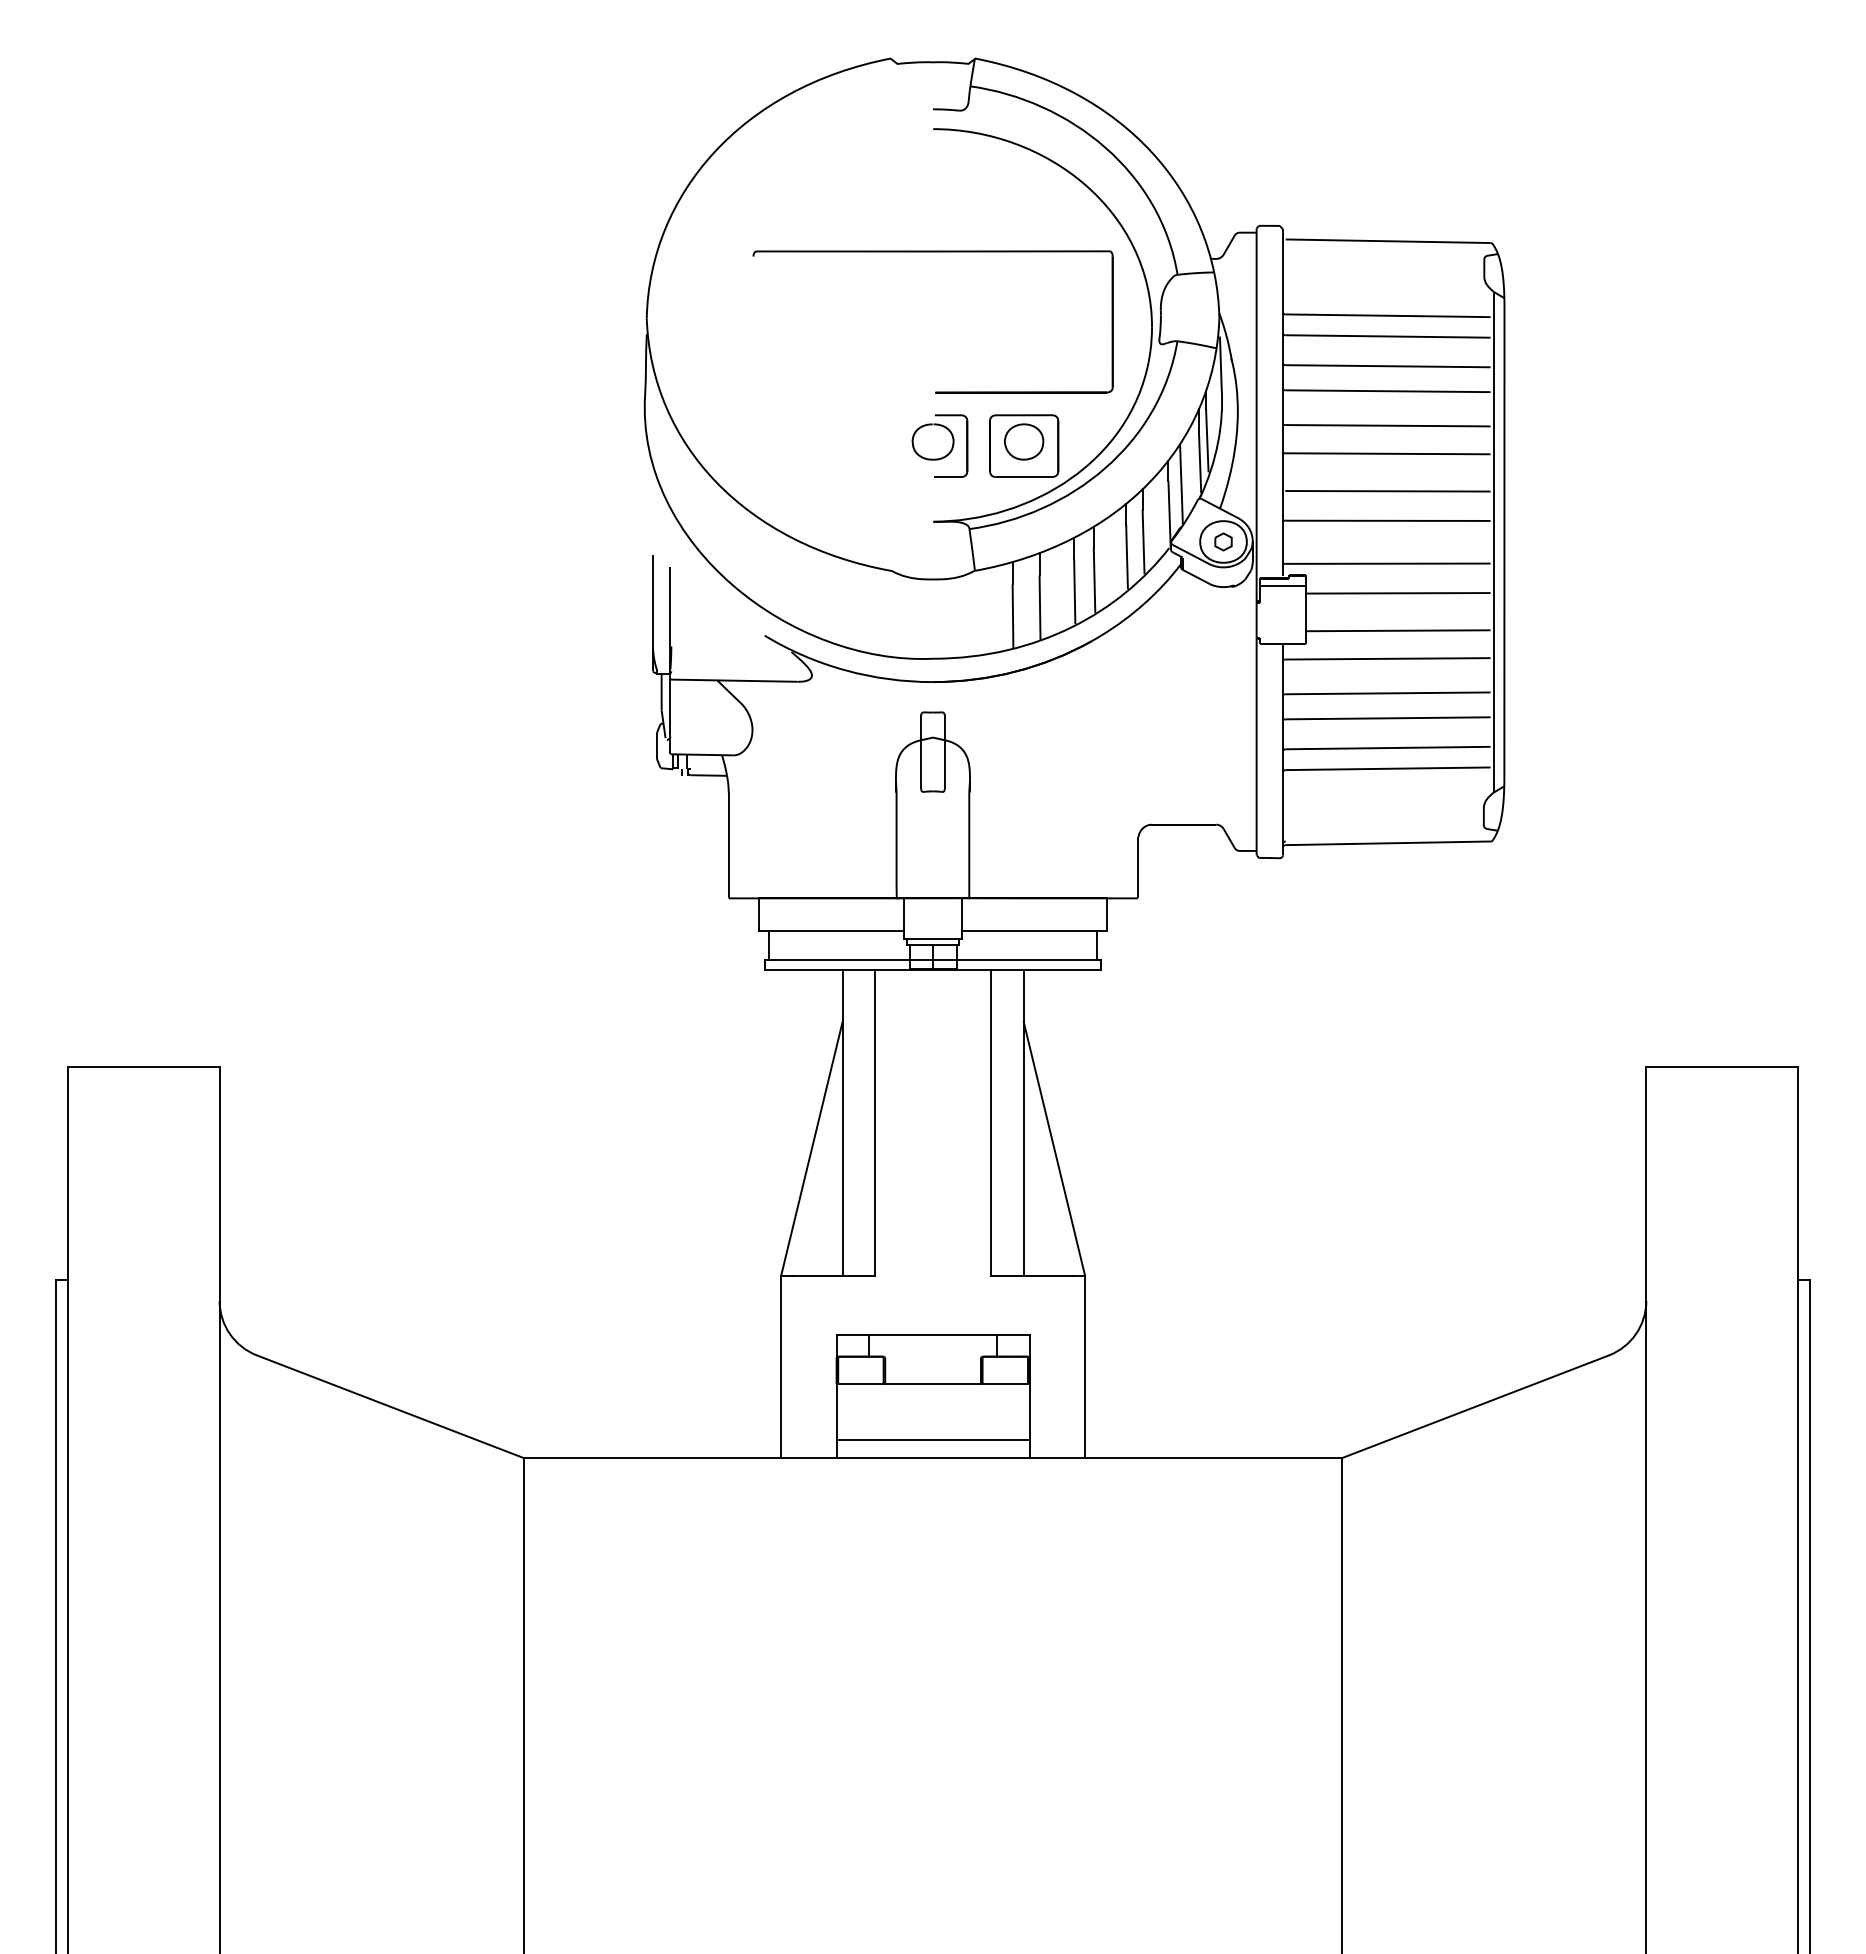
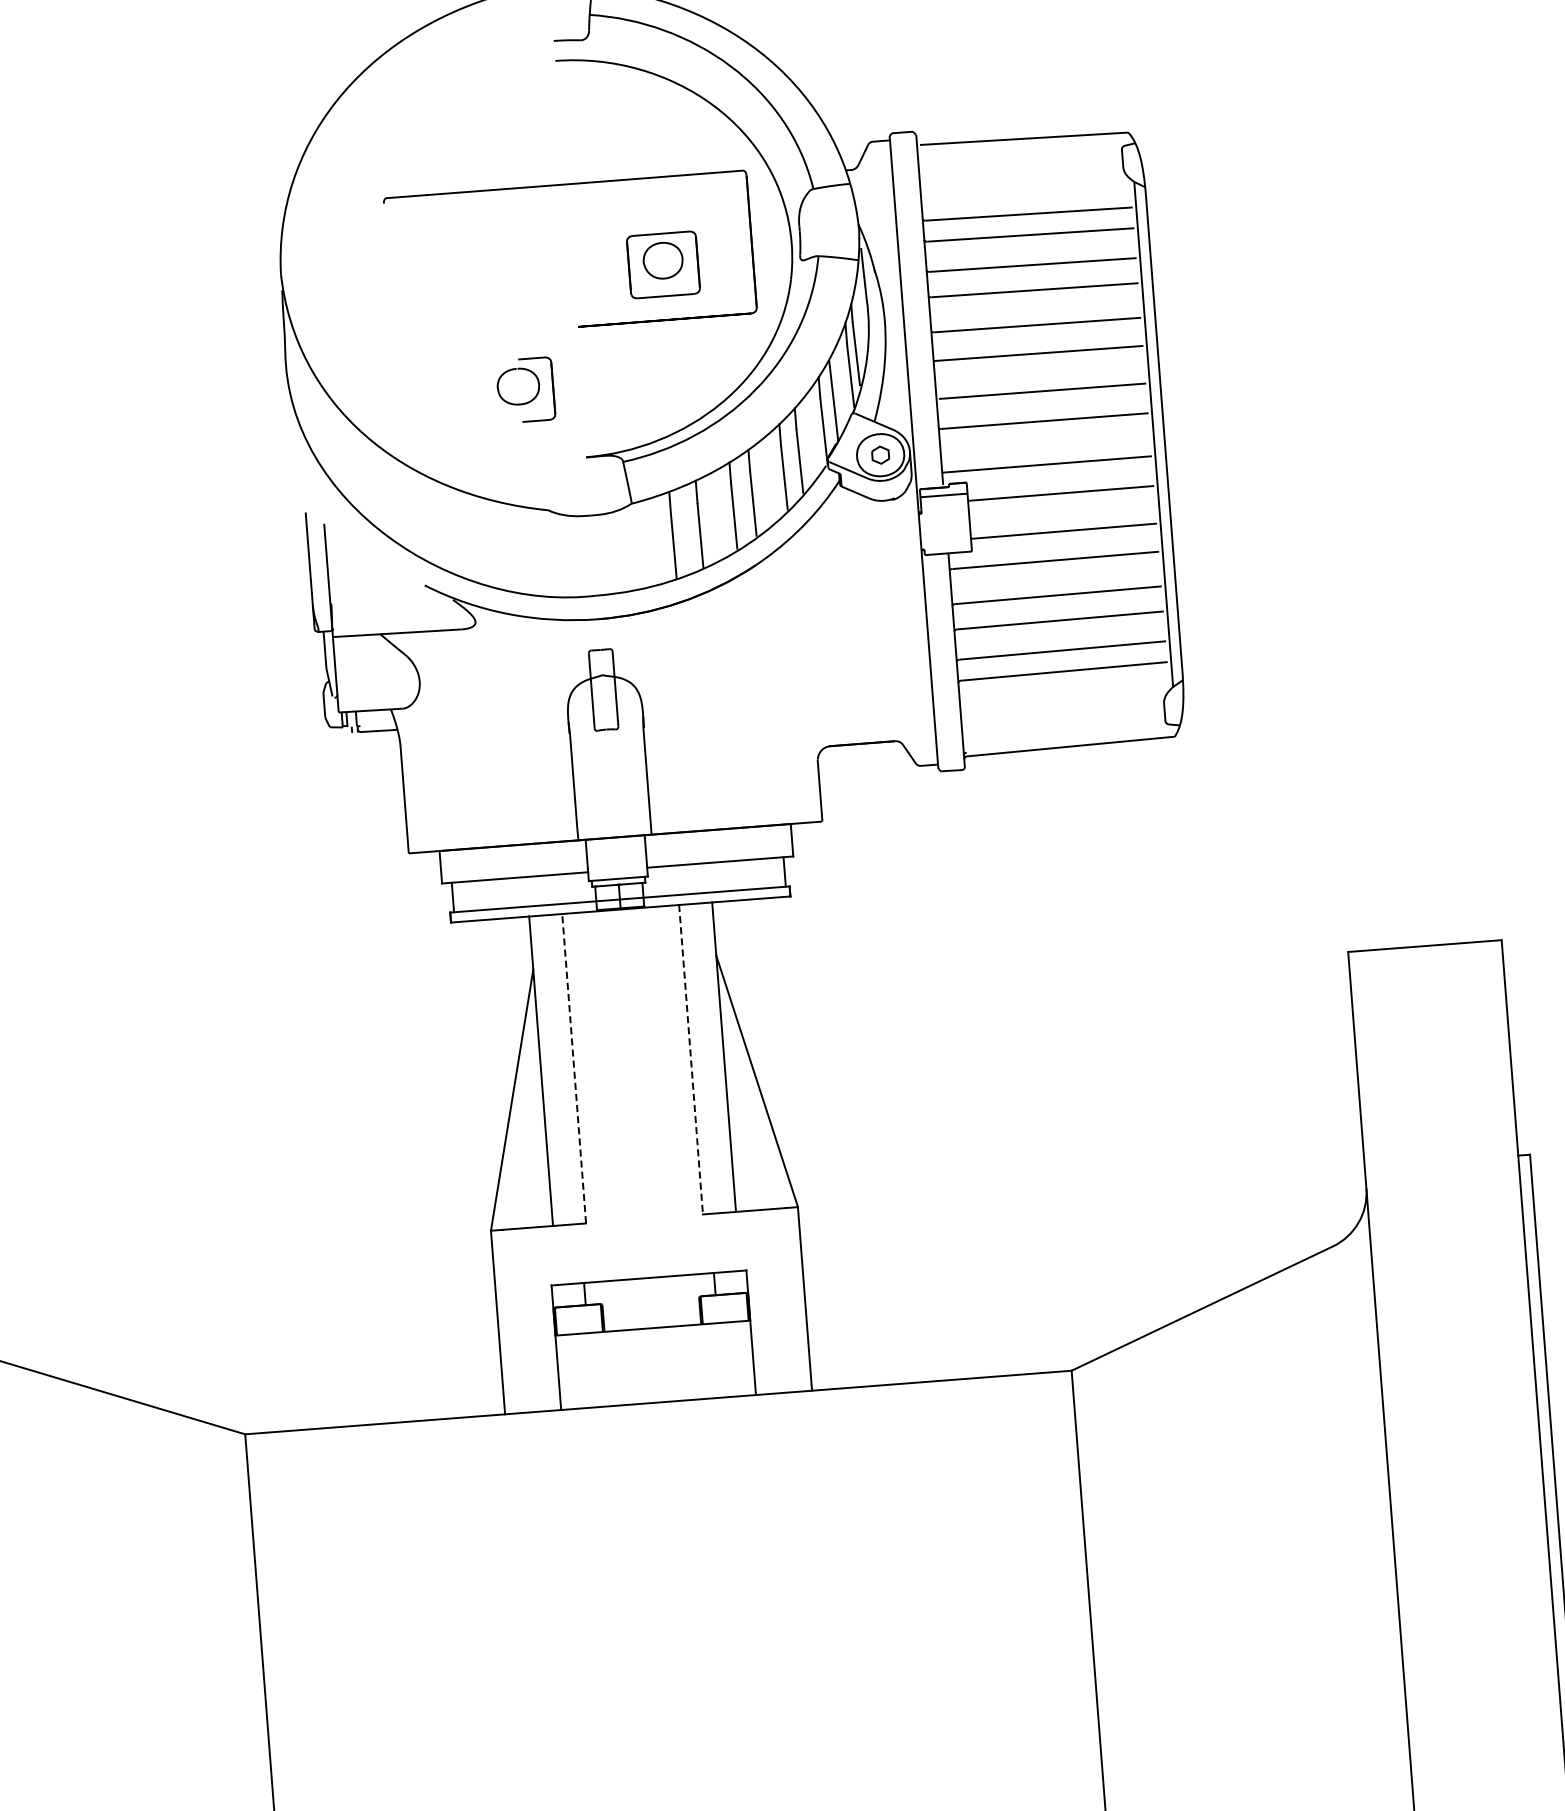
part: (939, 445) -> (525, 389), moved
part: (1024, 445) -> (663, 264), moved
line: (875, 1122) -> (574, 1068), solid -> dashed
line: (991, 1123) -> (691, 1060), solid -> dashed
line: (932, 1439) -> (656, 1383), removed

